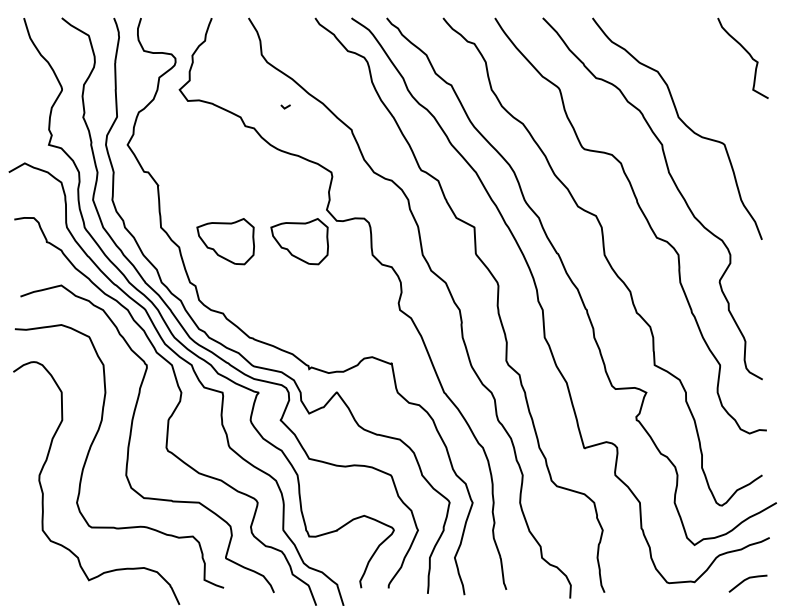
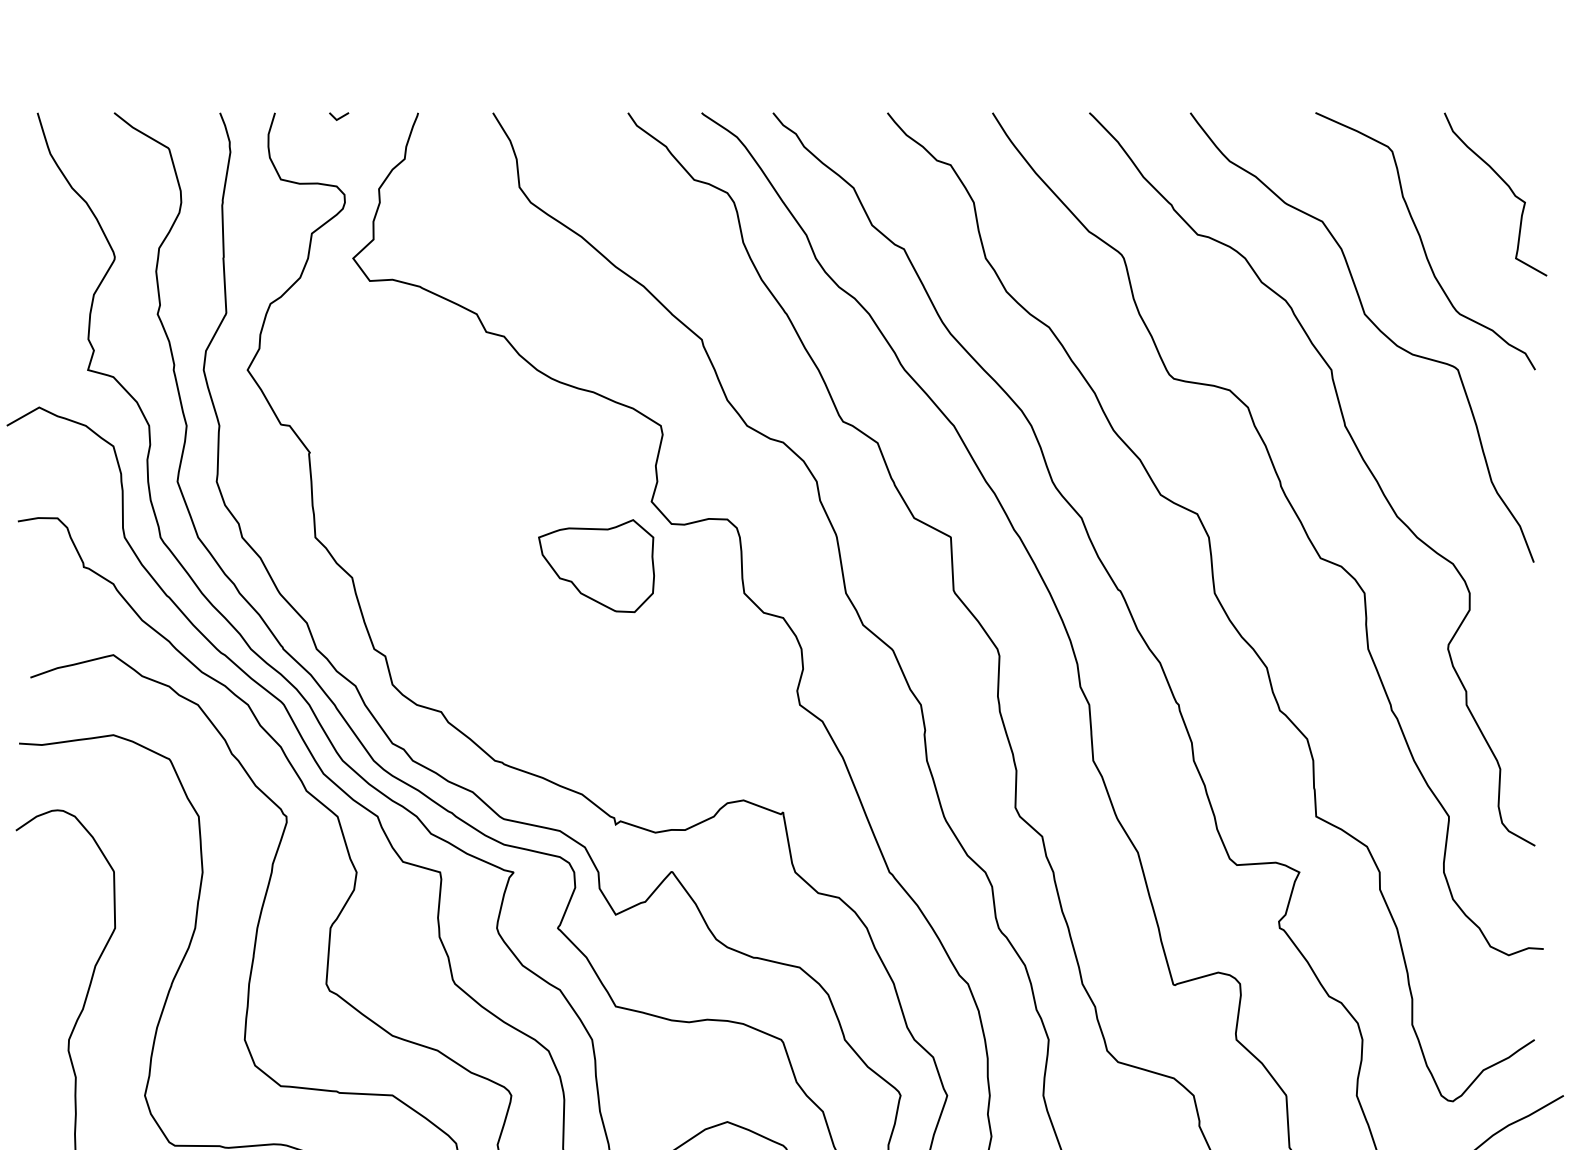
curve: (707, 80) -> (1423, 239), added
line: (286, 106) -> (340, 115), moved
part: (225, 241) -> (446, 565), removed

